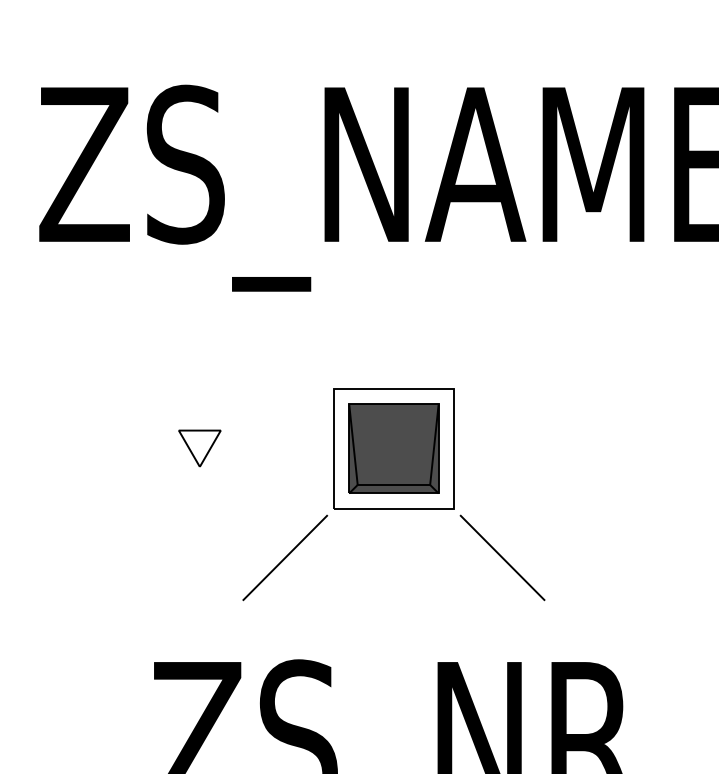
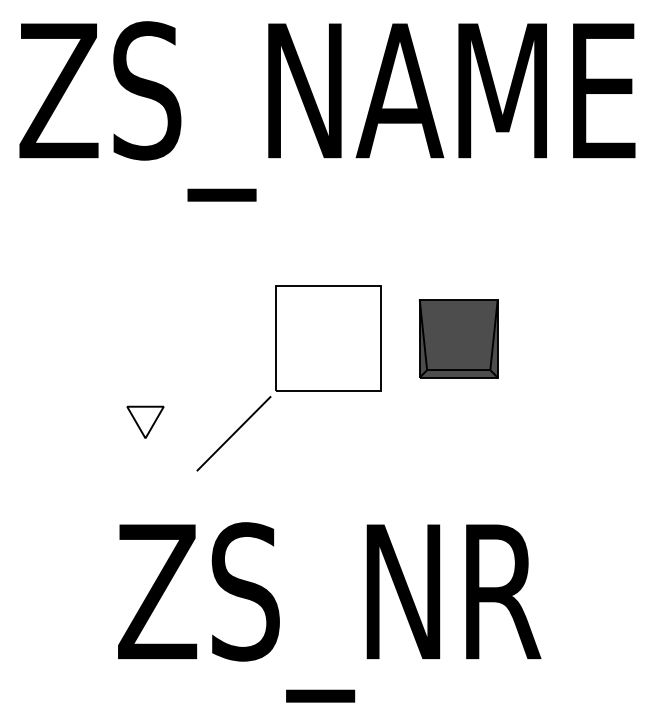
part: (199, 447) -> (145, 421), moved
part: (393, 448) -> (458, 338), moved
line: (502, 557) -> (423, 433), removed

